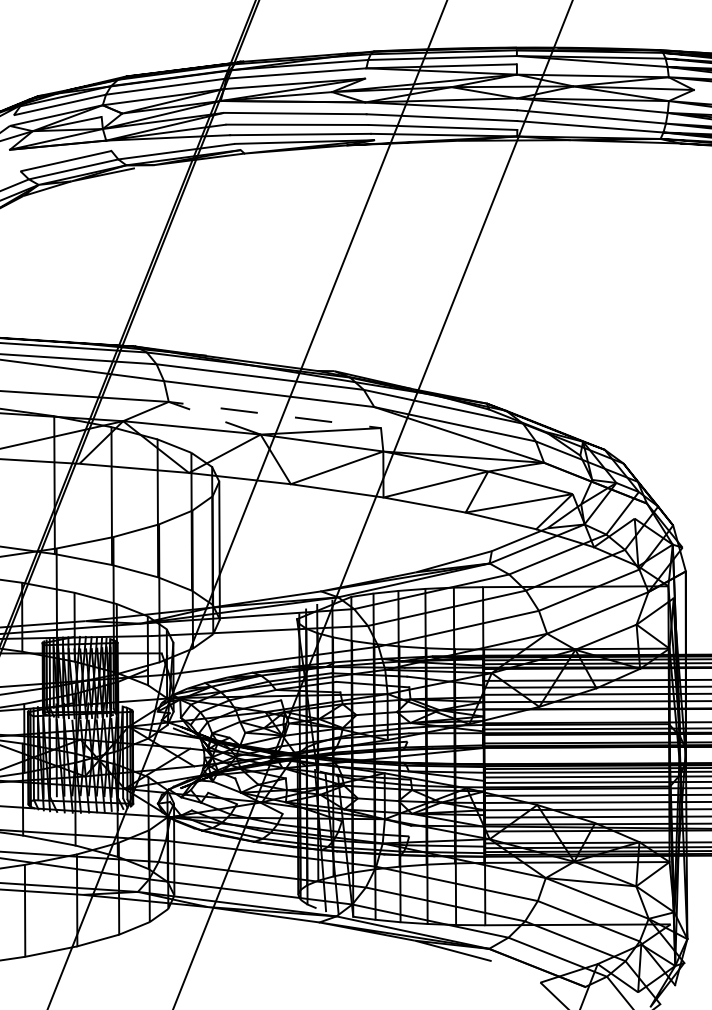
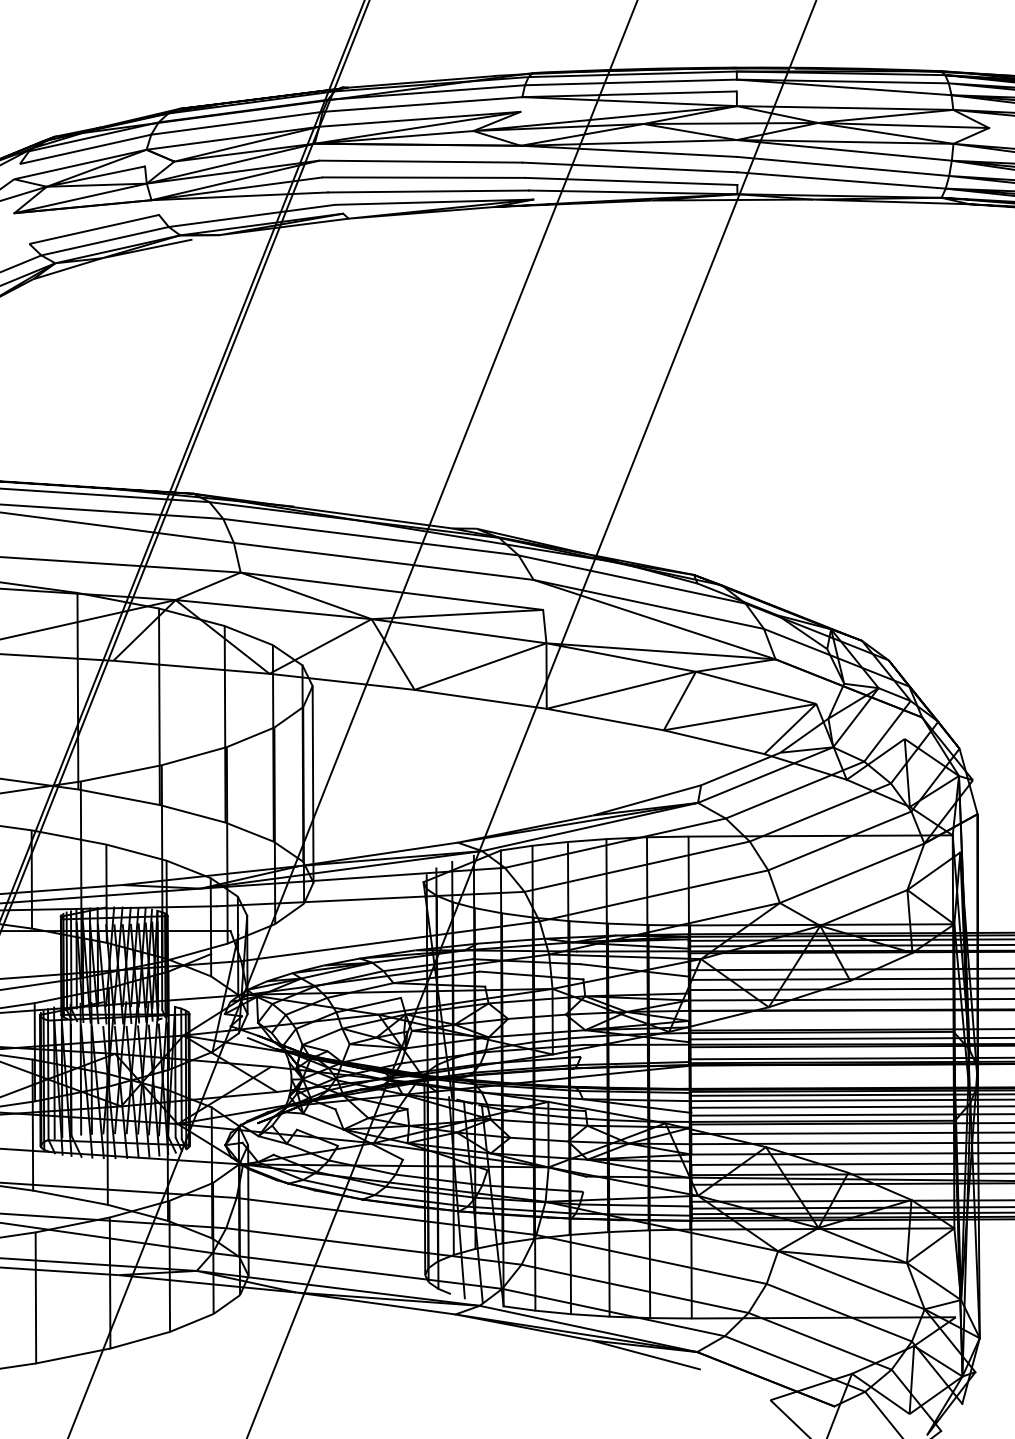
line: (226, 409) -> (322, 583), dashed -> solid

